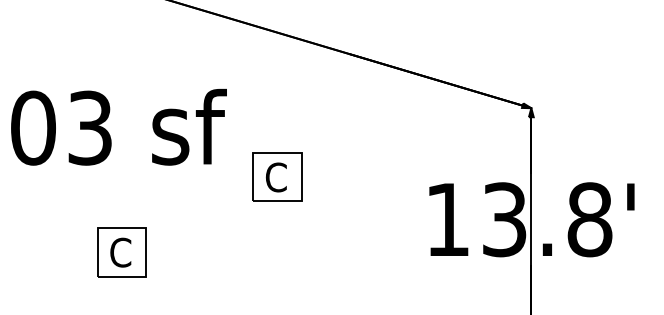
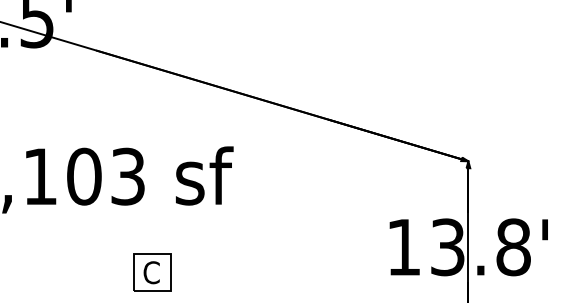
part: (277, 177) -> (272, 214), removed

